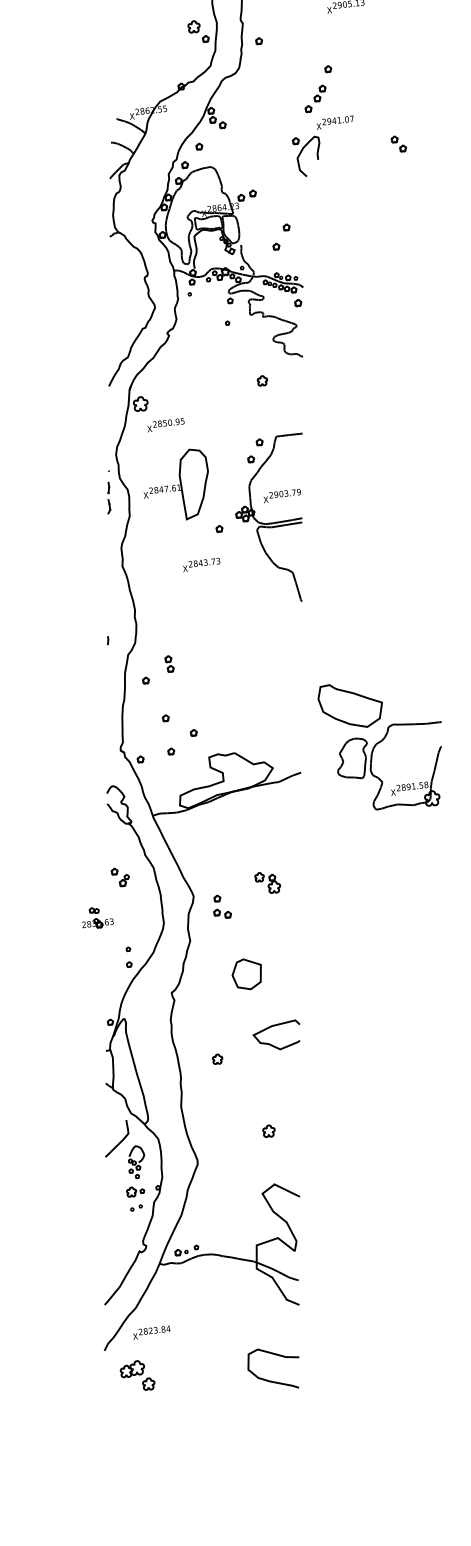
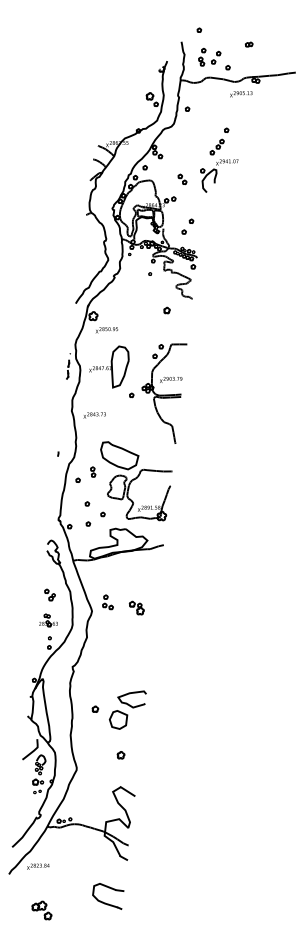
part: (398, 144) -> (182, 179), moved
text: (201, 564) -> (94, 415), moved
part: (383, 745) -> (136, 481), moved
part: (221, 907) -> (107, 602), moved
part: (97, 917) -> (48, 620), moved
part: (247, 973) -> (118, 719), moved
part: (136, 1376) -> (41, 910), moved

